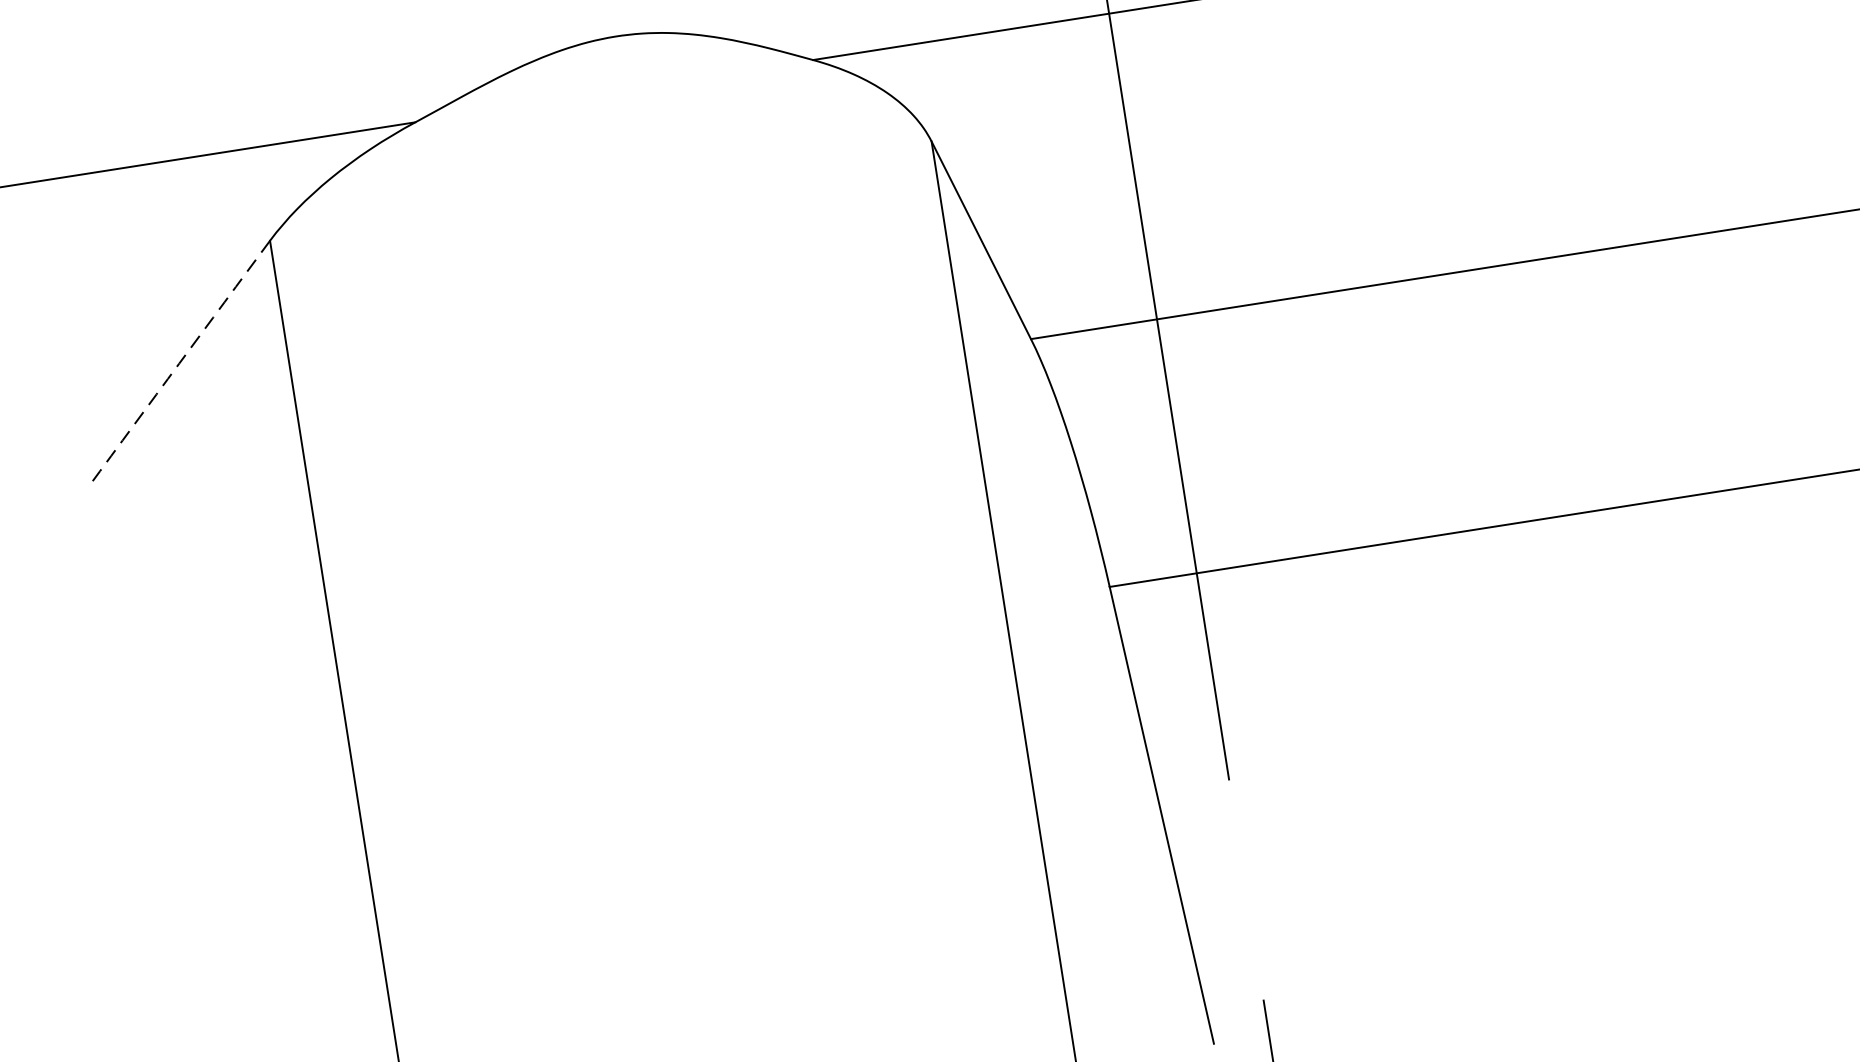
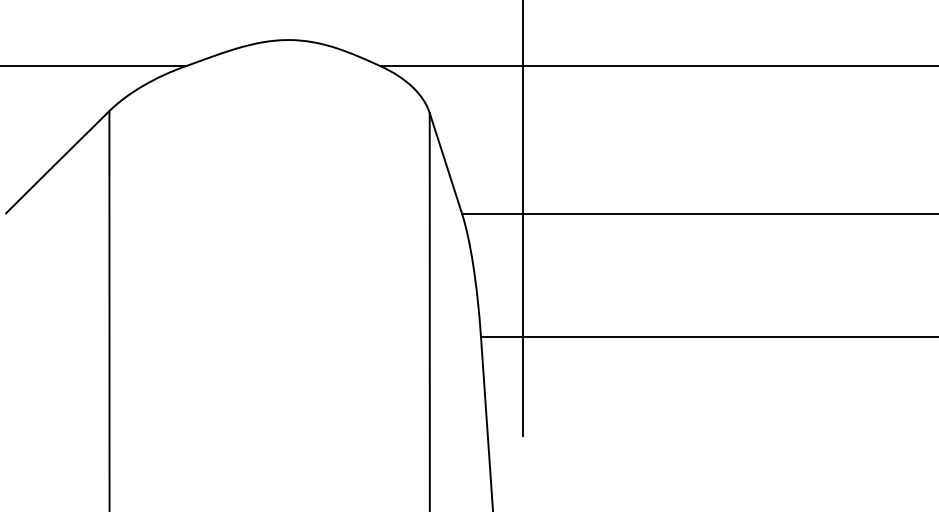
arc: (179, 363) -> (57, 162), dashed -> solid

